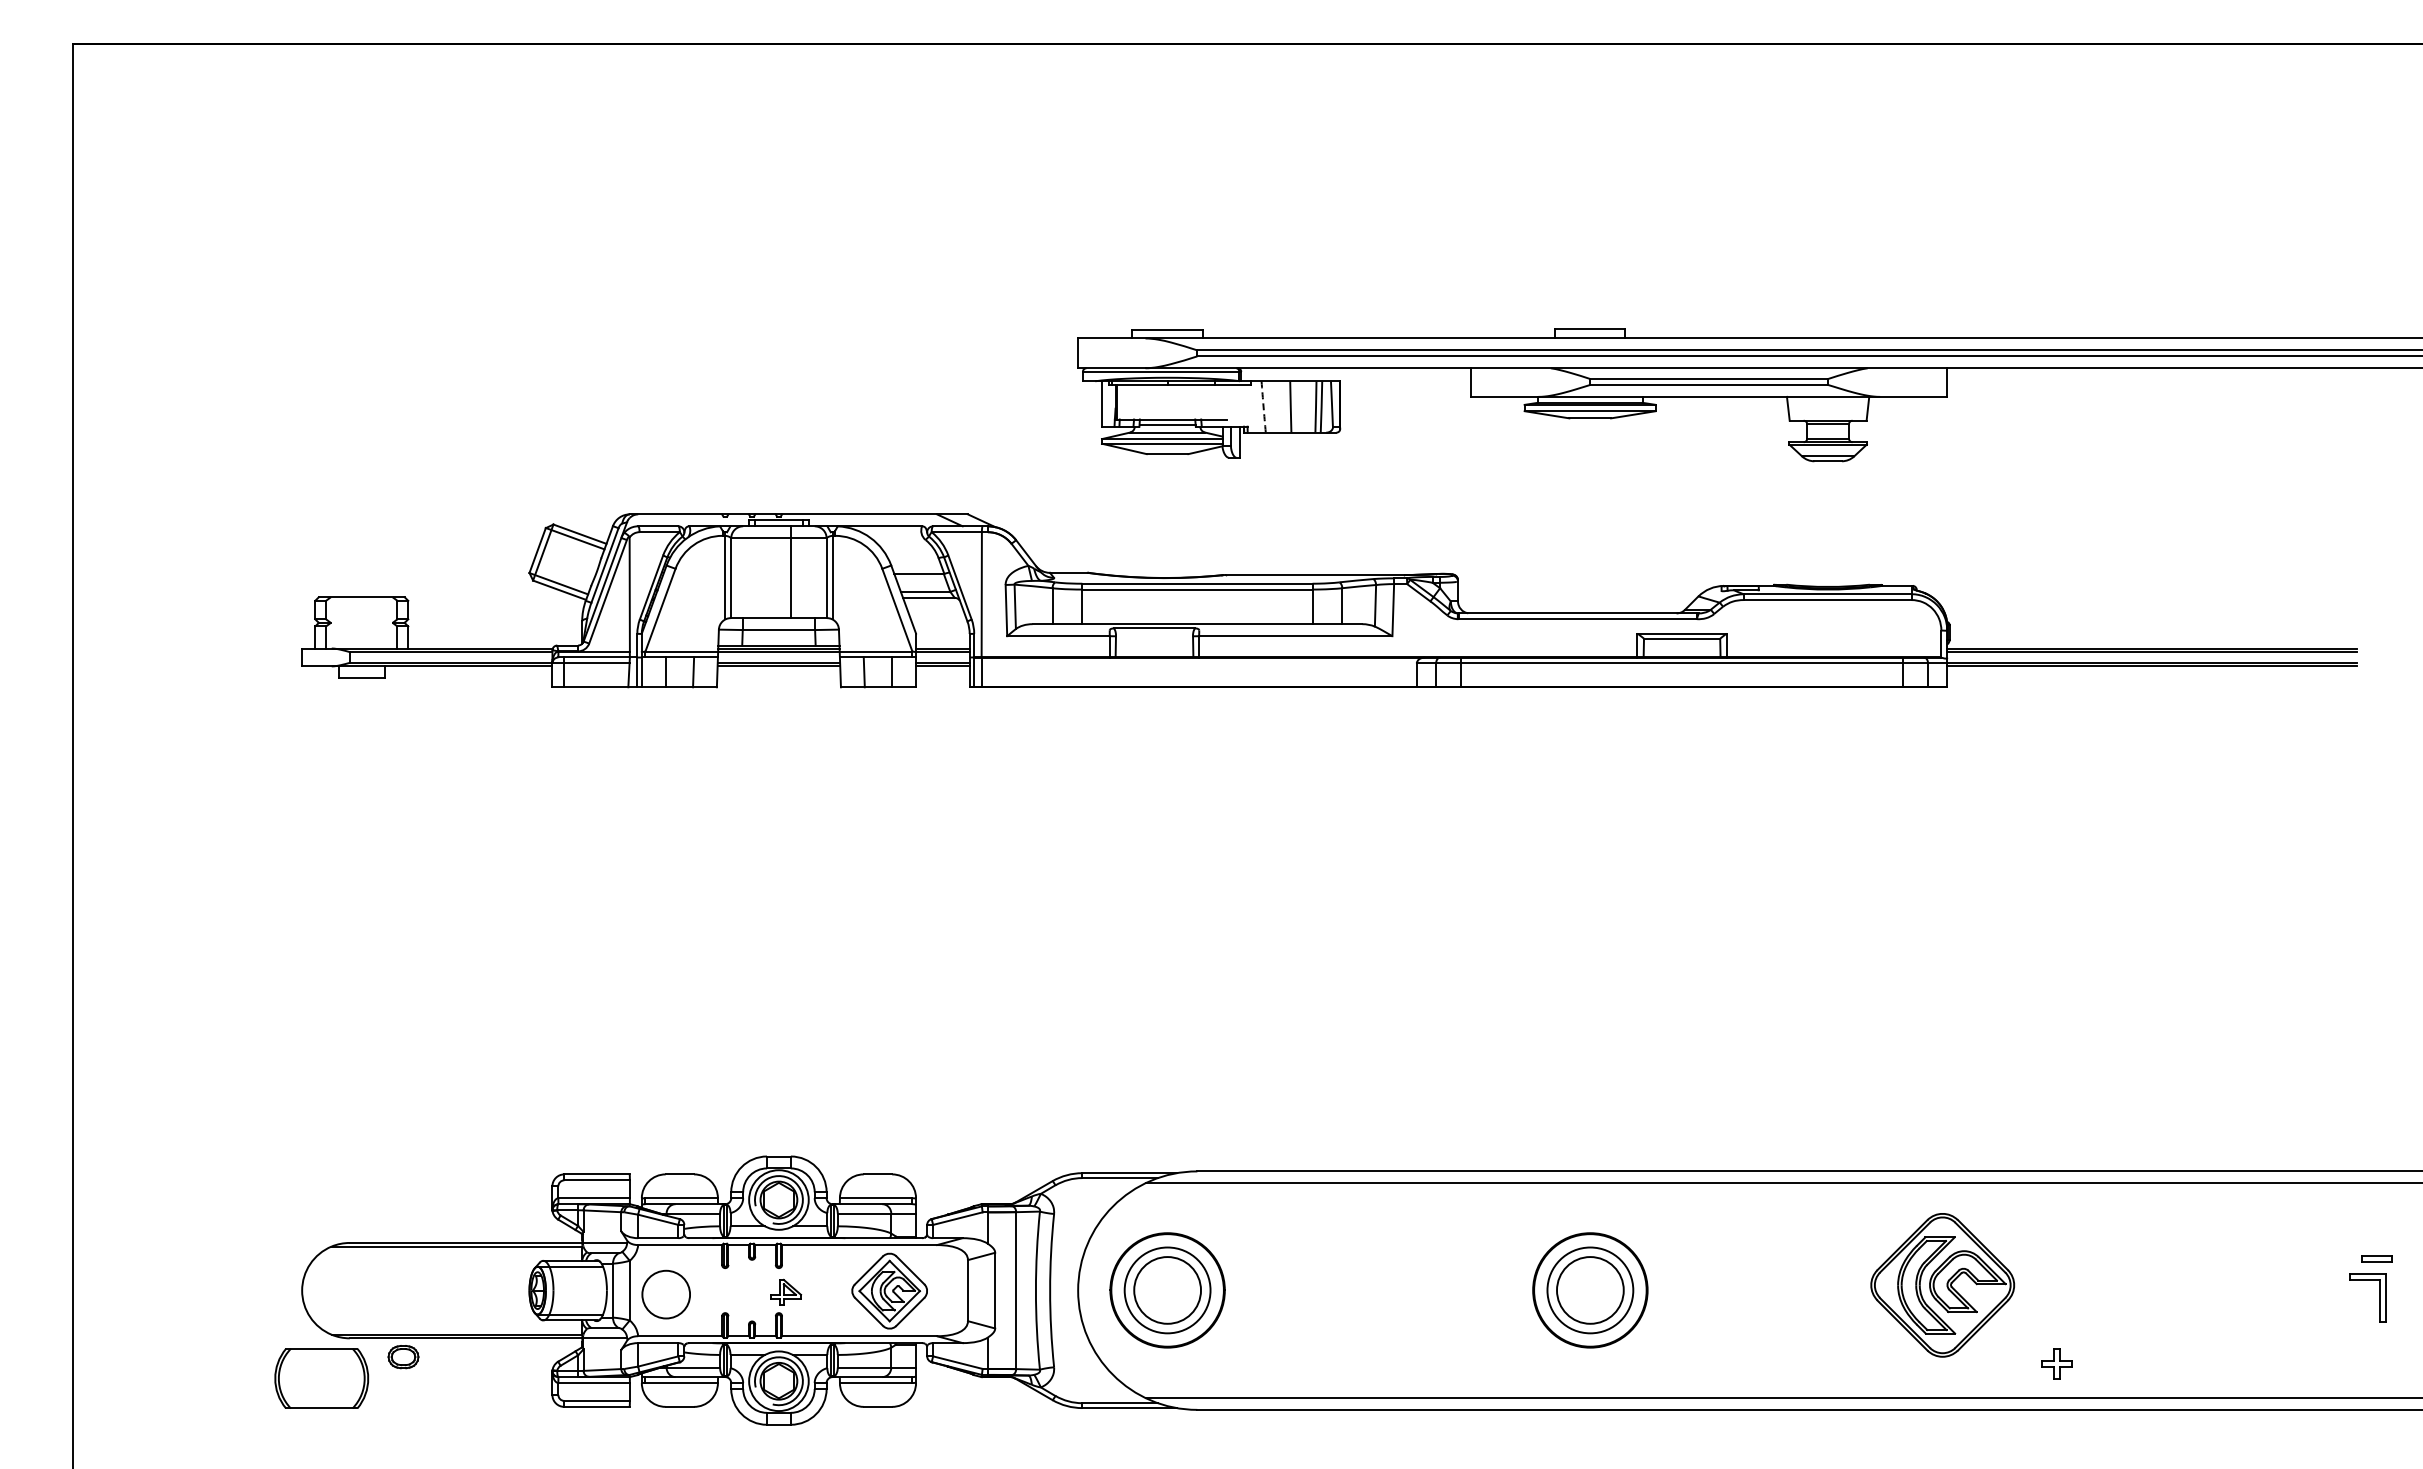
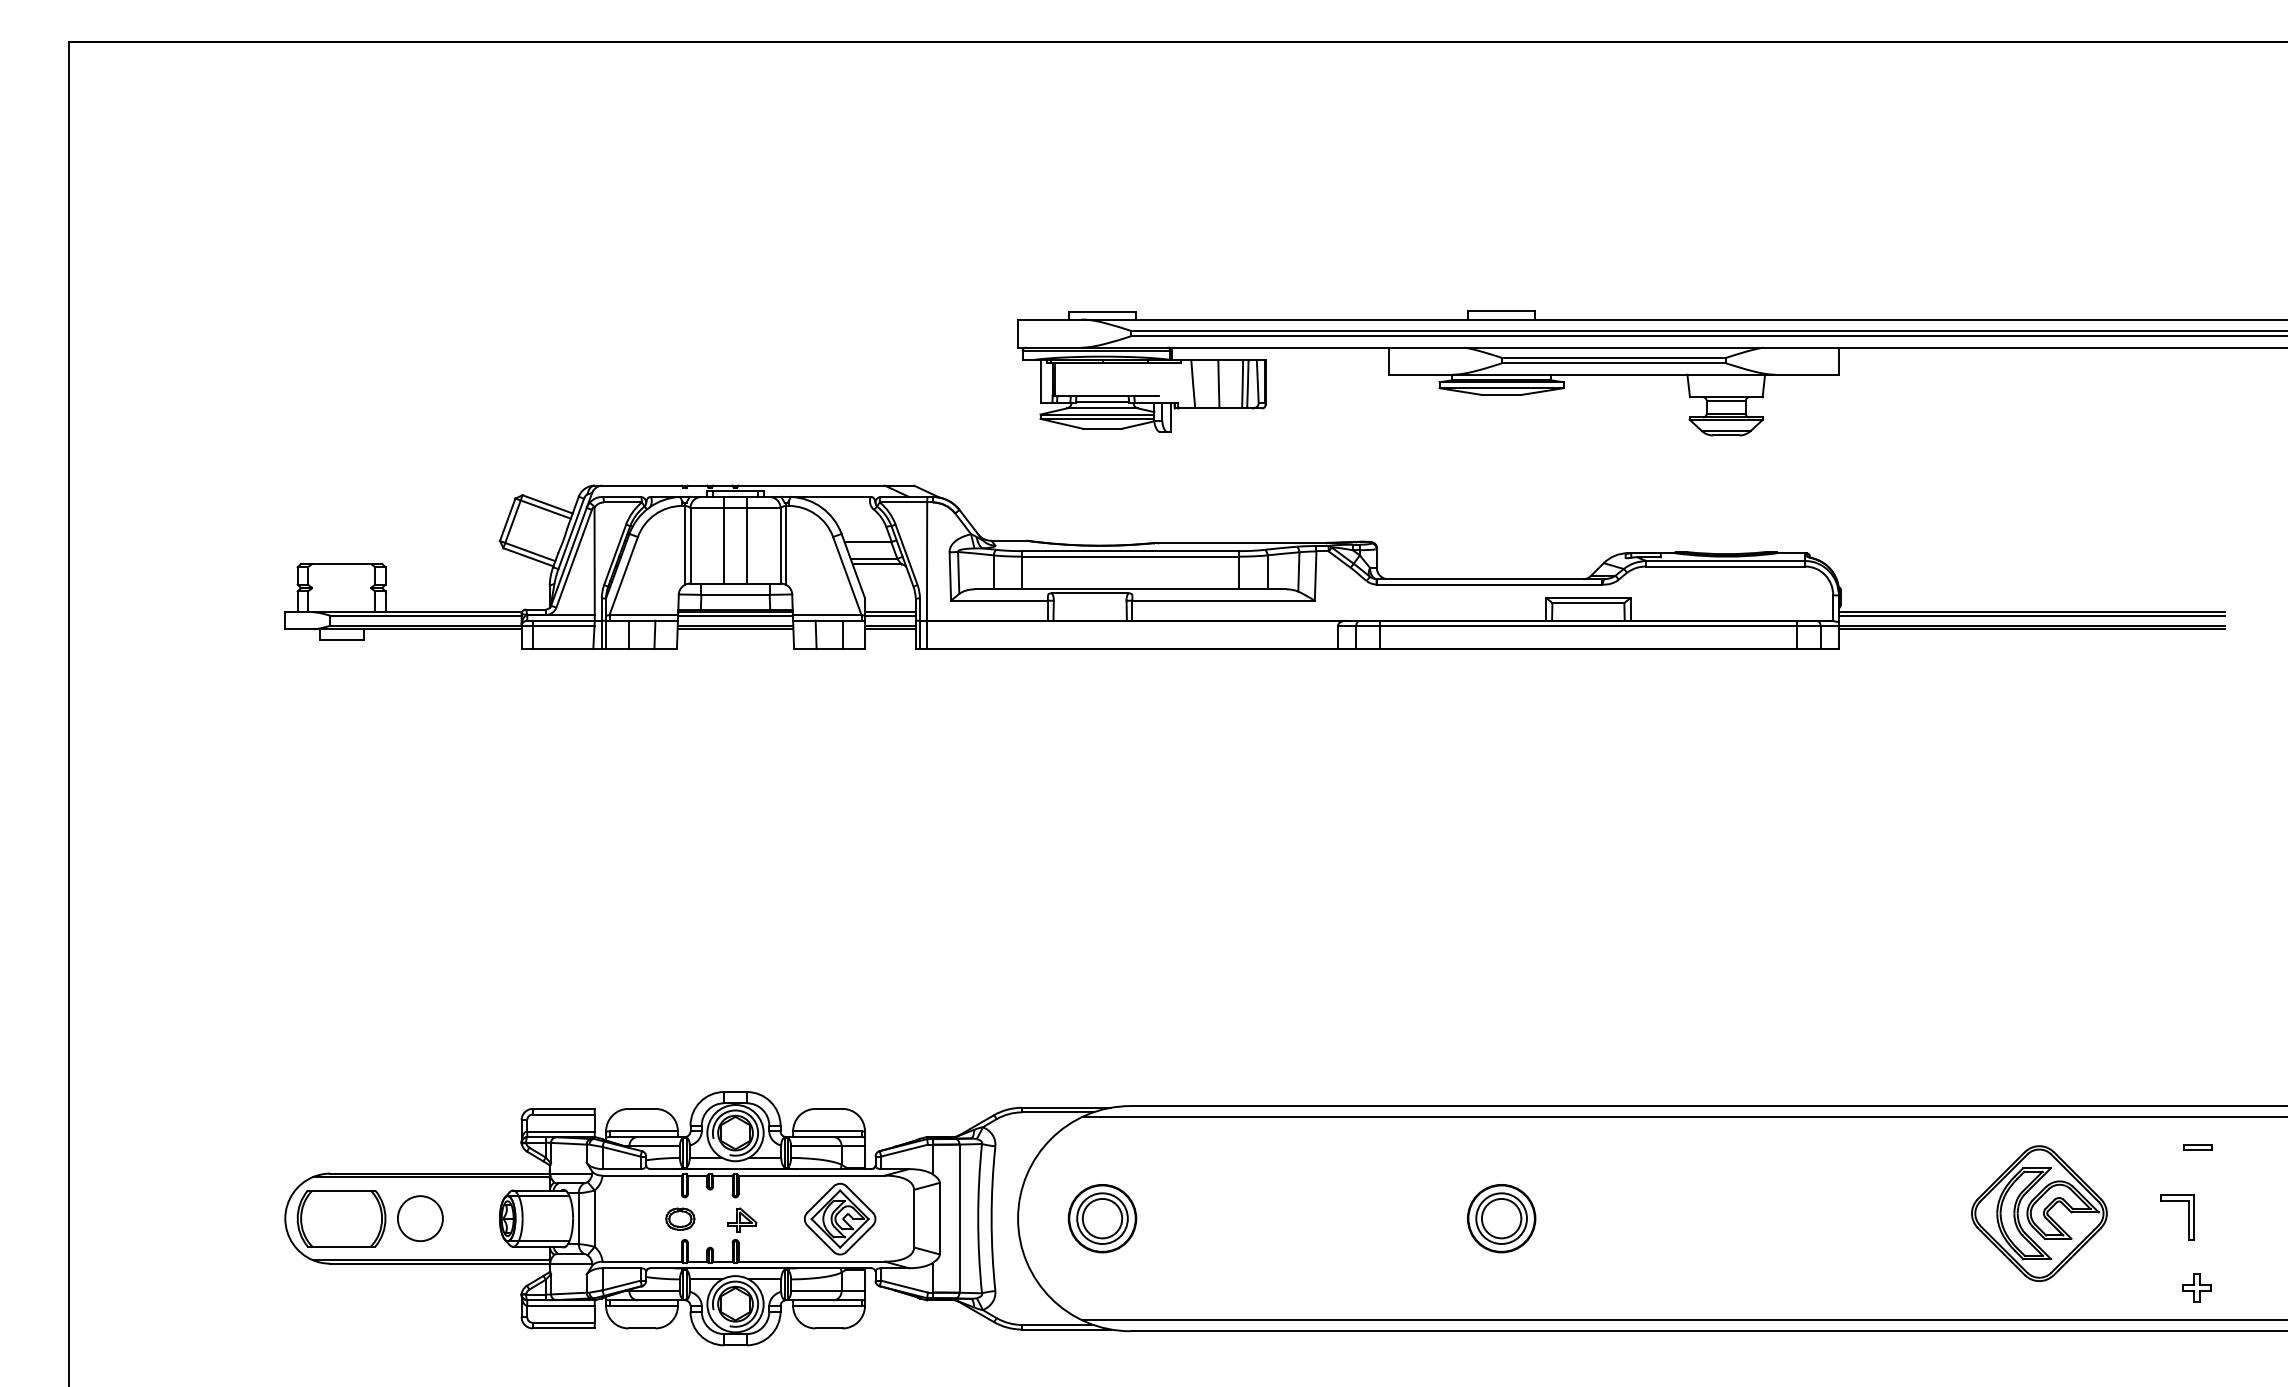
arc: (1263, 407) -> (1193, 384), dashed -> solid
line: (767, 572) -> (724, 540), added
part: (2376, 1258) -> (2197, 1146), moved
part: (1942, 1285) -> (2039, 1213), moved
part: (1167, 1290) -> (1102, 1218), size x0.62
part: (1589, 1290) -> (1500, 1218), size x0.62
circle: (665, 1294) -> (419, 1218), moved
part: (2379, 1297) -> (2188, 1217), moved
part: (403, 1357) -> (680, 1219), moved
part: (2056, 1363) -> (2196, 1287), moved
part: (321, 1378) -> (341, 1218), moved

